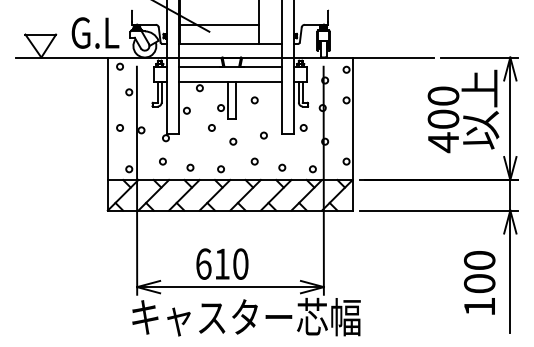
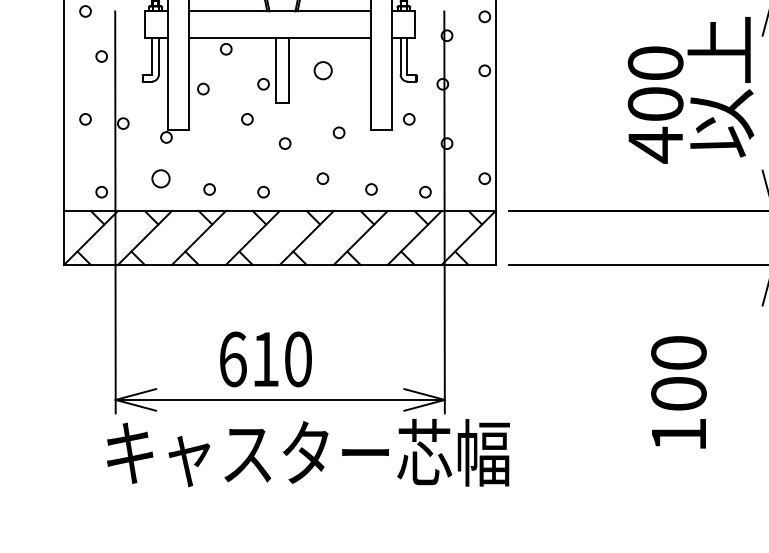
circle: (254, 100) -> (322, 70), size x1.6
circle: (162, 161) -> (160, 178), size x1.6
text: (479, 282) -> (678, 391), moved

